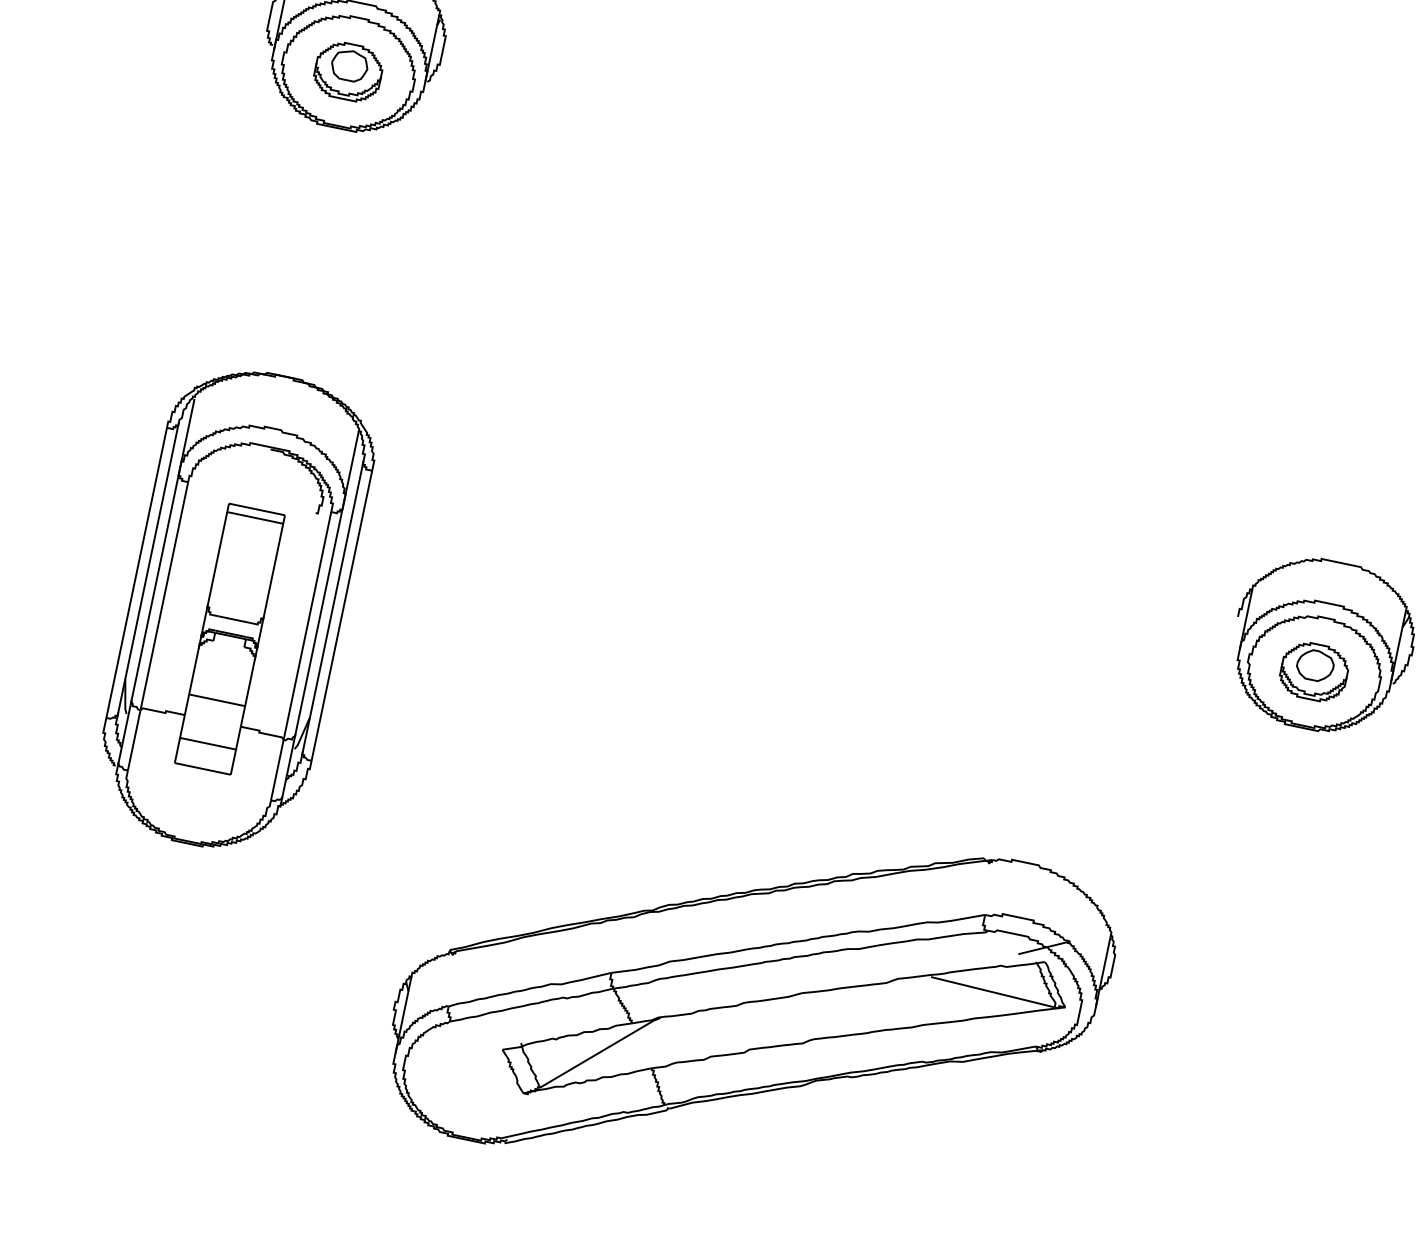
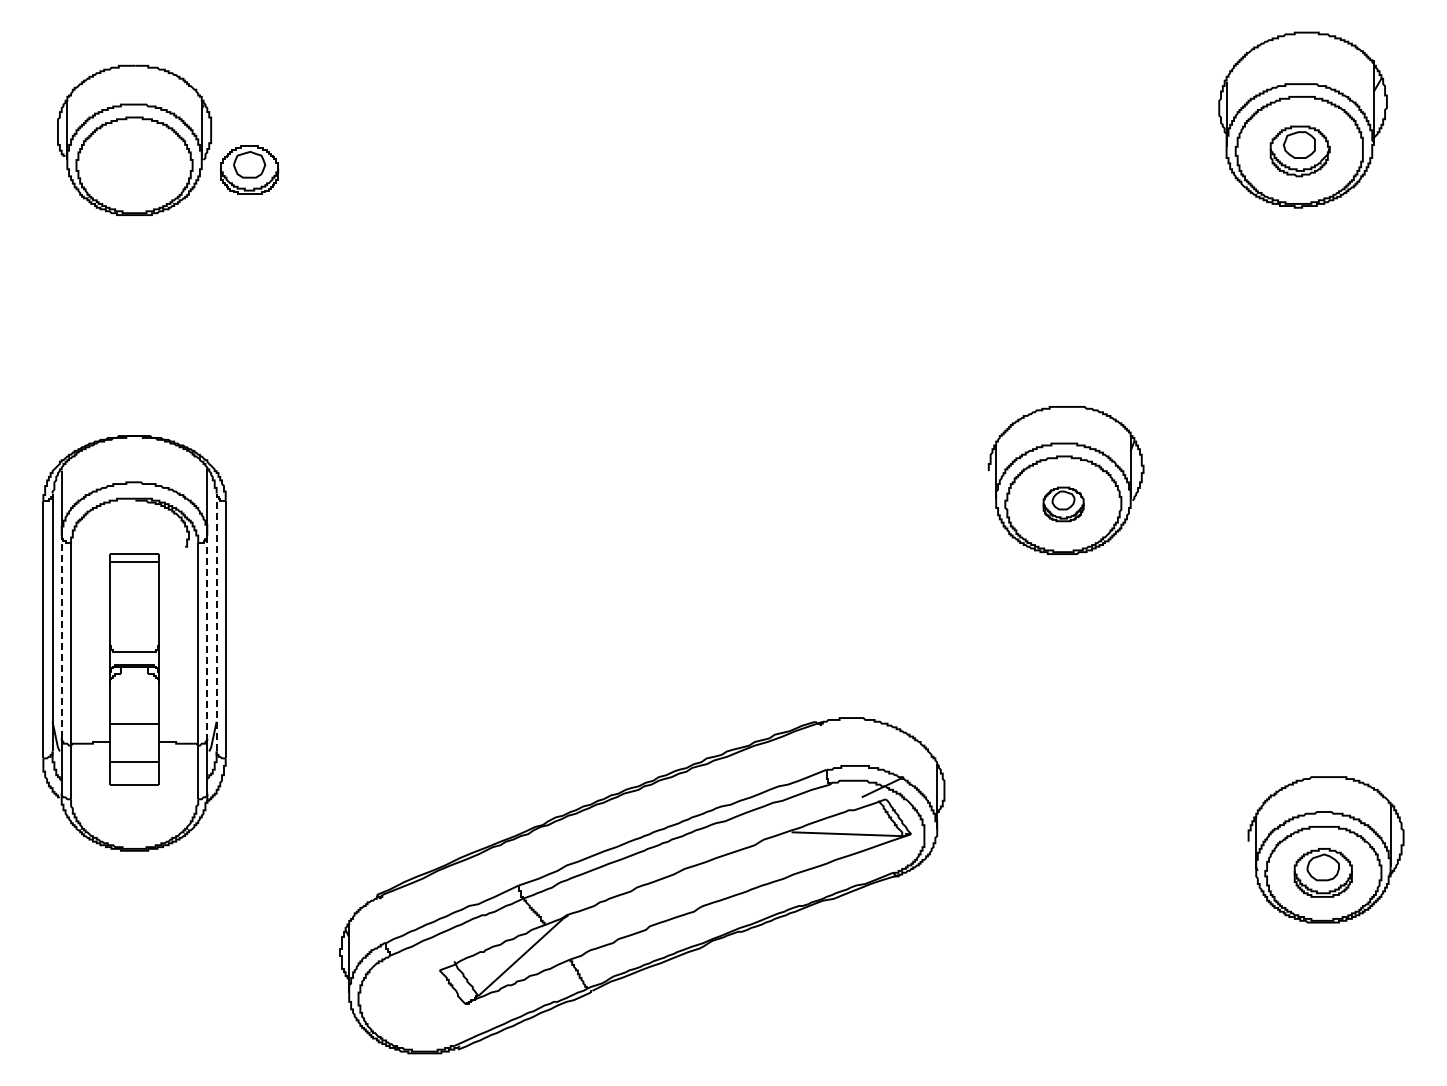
part: (348, 70) -> (249, 169), moved
line: (155, 585) -> (61, 636), solid -> dashed
line: (333, 605) -> (216, 622), solid -> dashed
line: (319, 620) -> (207, 637), solid -> dashed
part: (1314, 672) -> (1063, 504), size x0.7

